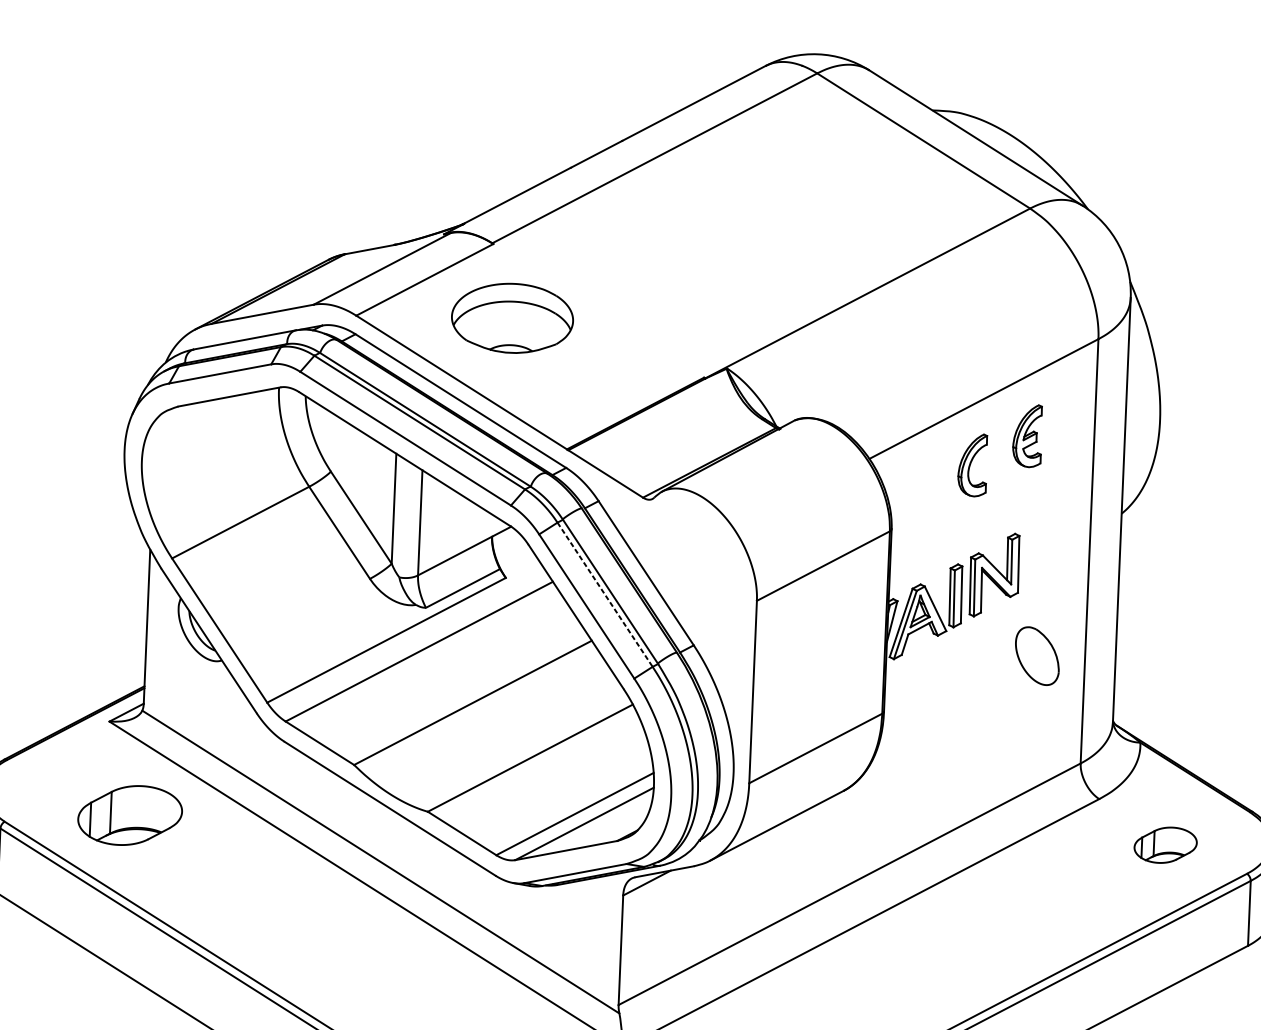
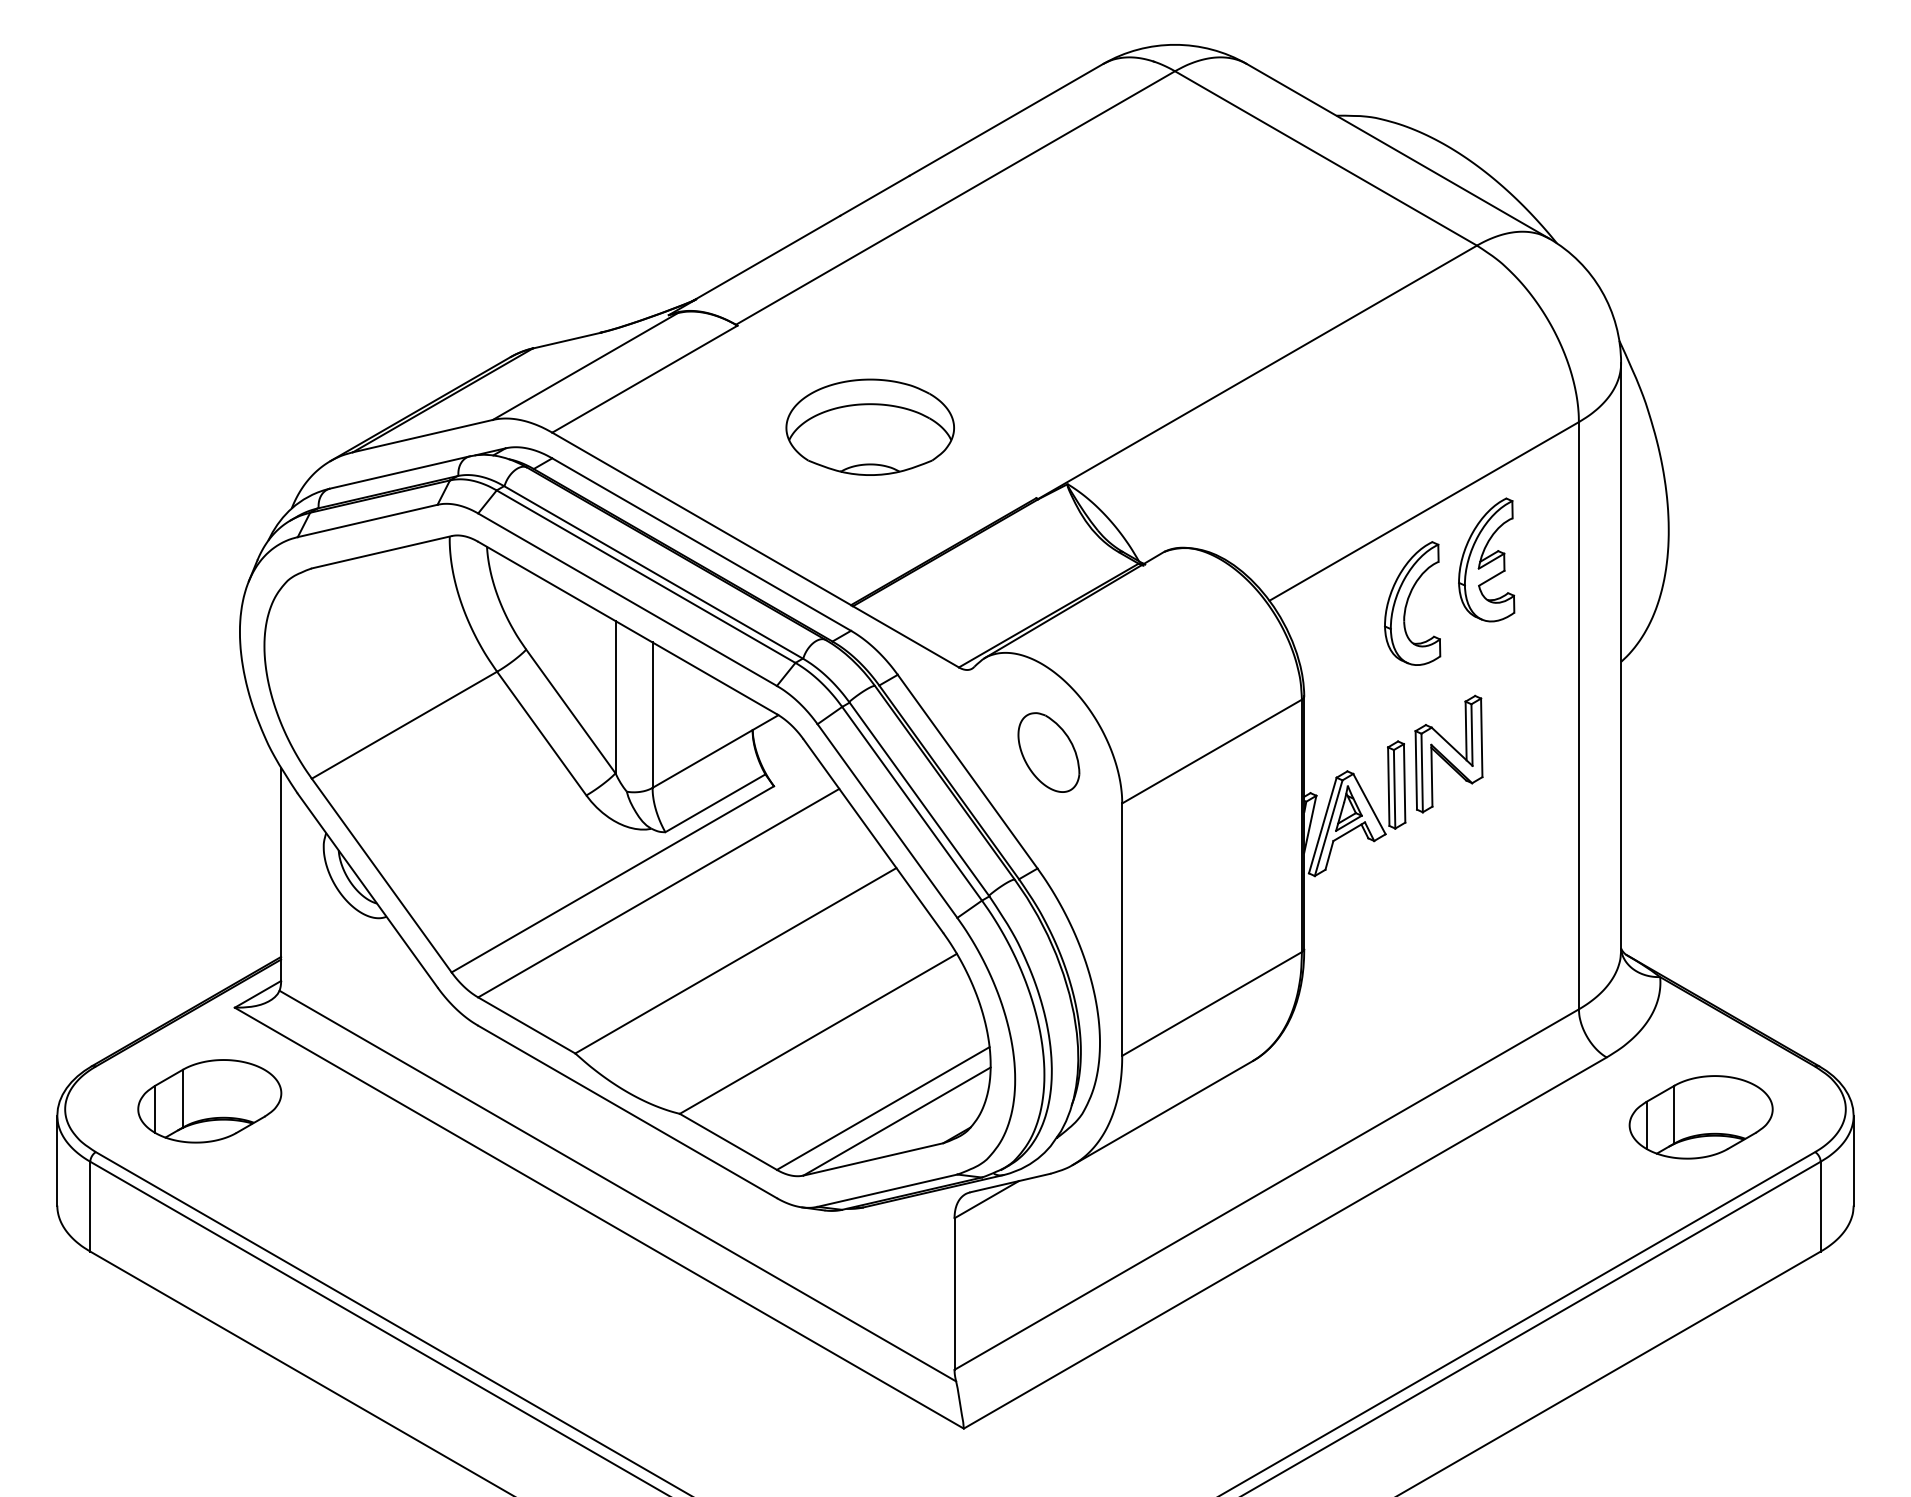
part: (512, 317) -> (869, 426), moved
part: (1027, 435) -> (1486, 559), size x1.43
part: (972, 465) -> (1412, 603), size x1.43
line: (605, 595) -> (912, 804), dashed -> solid
part: (1037, 656) -> (1048, 752), moved
part: (129, 815) -> (209, 1101), moved
part: (1165, 845) -> (1700, 1117), size x1.67

